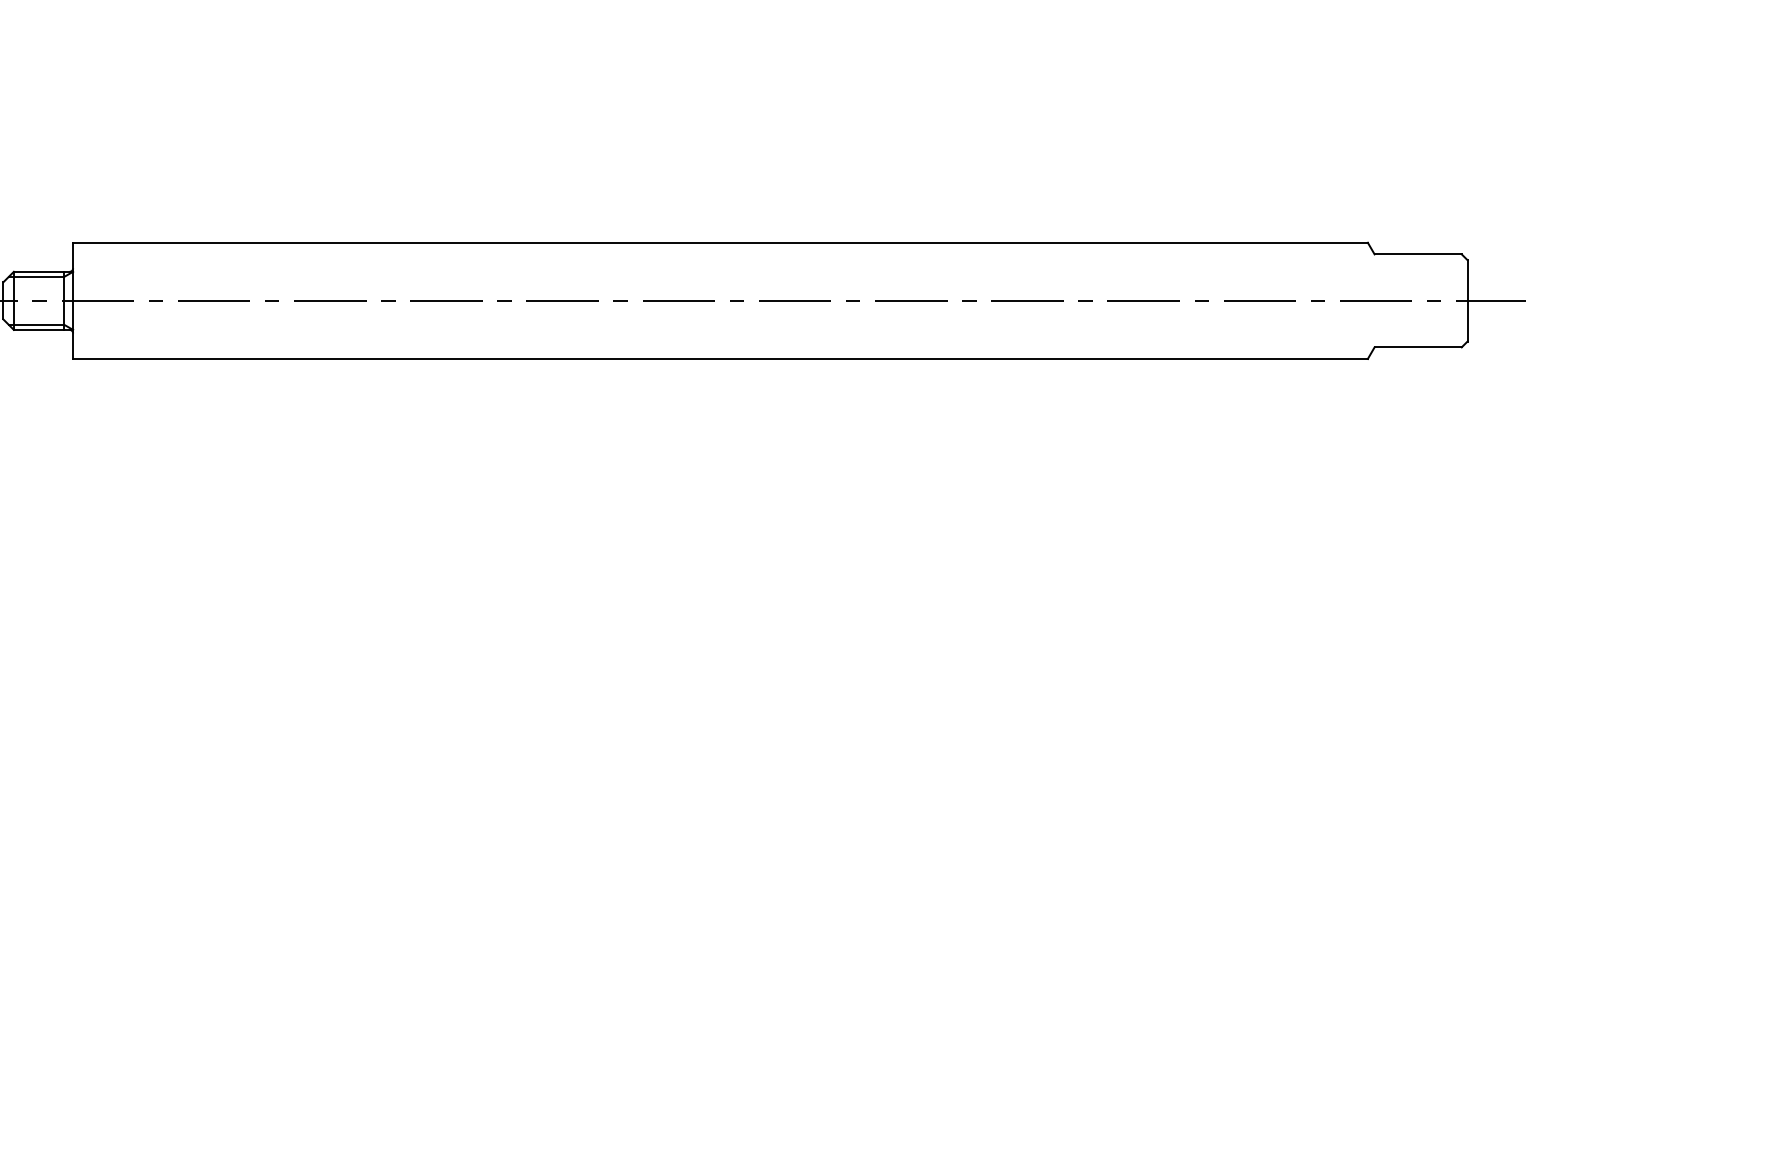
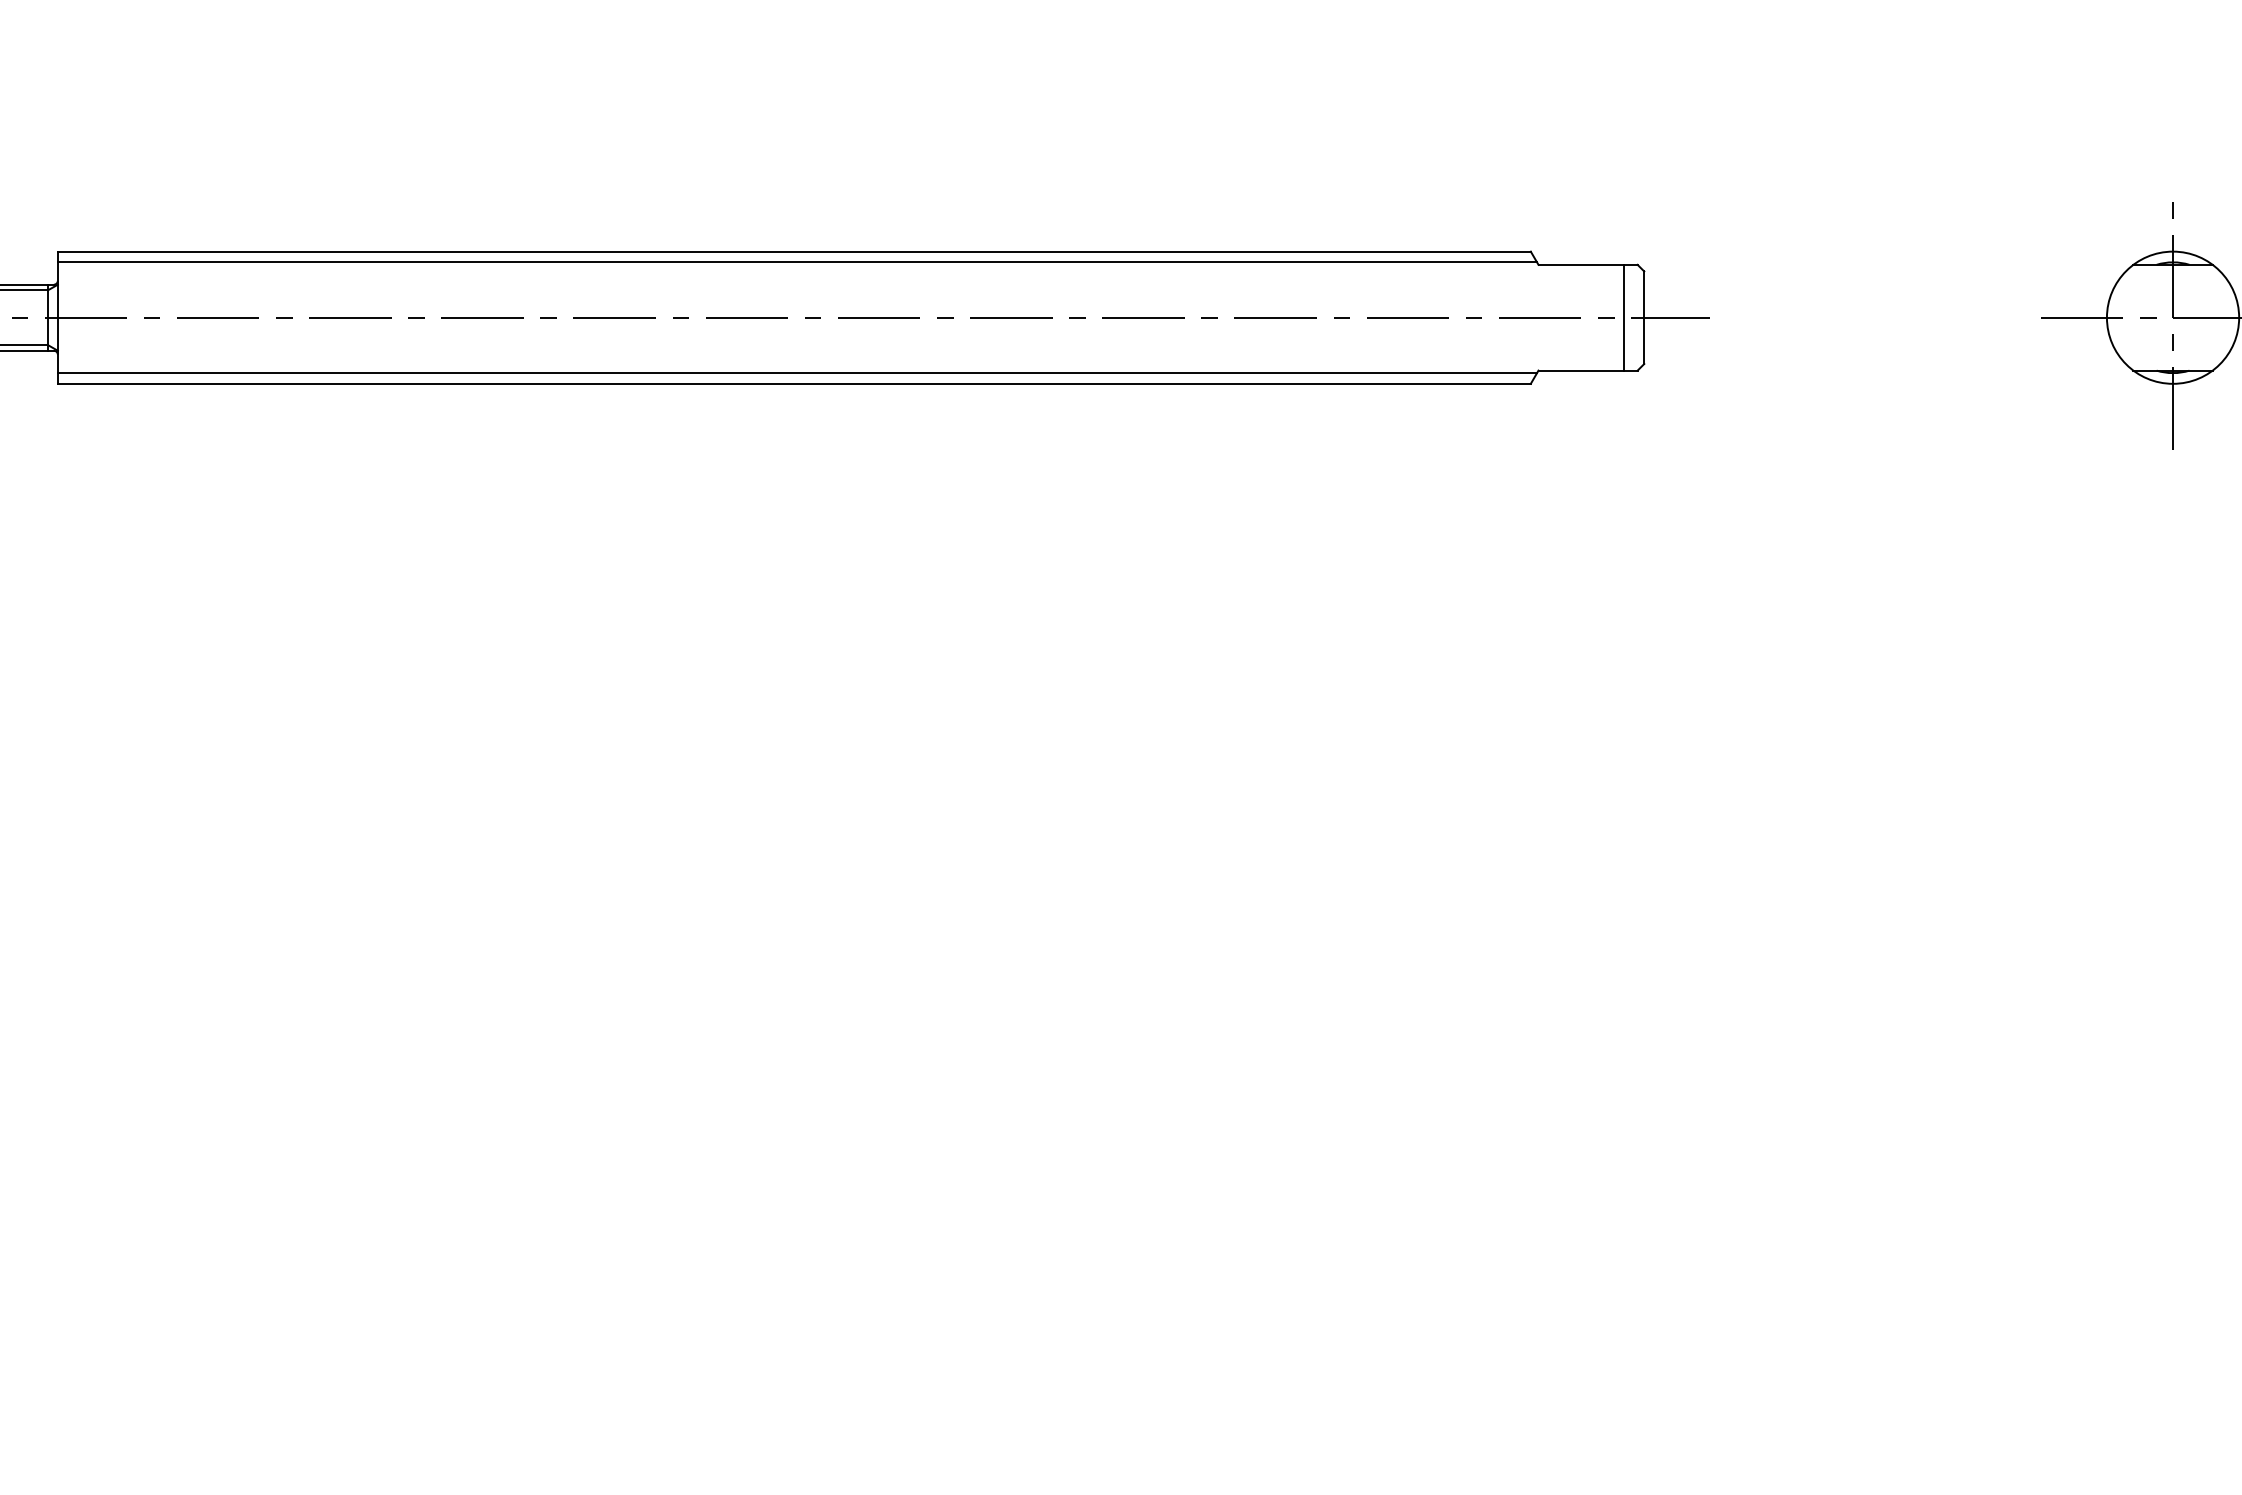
line: (723, 252) -> (797, 262), added
line: (1450, 300) -> (1624, 317), added
line: (723, 349) -> (797, 373), added

